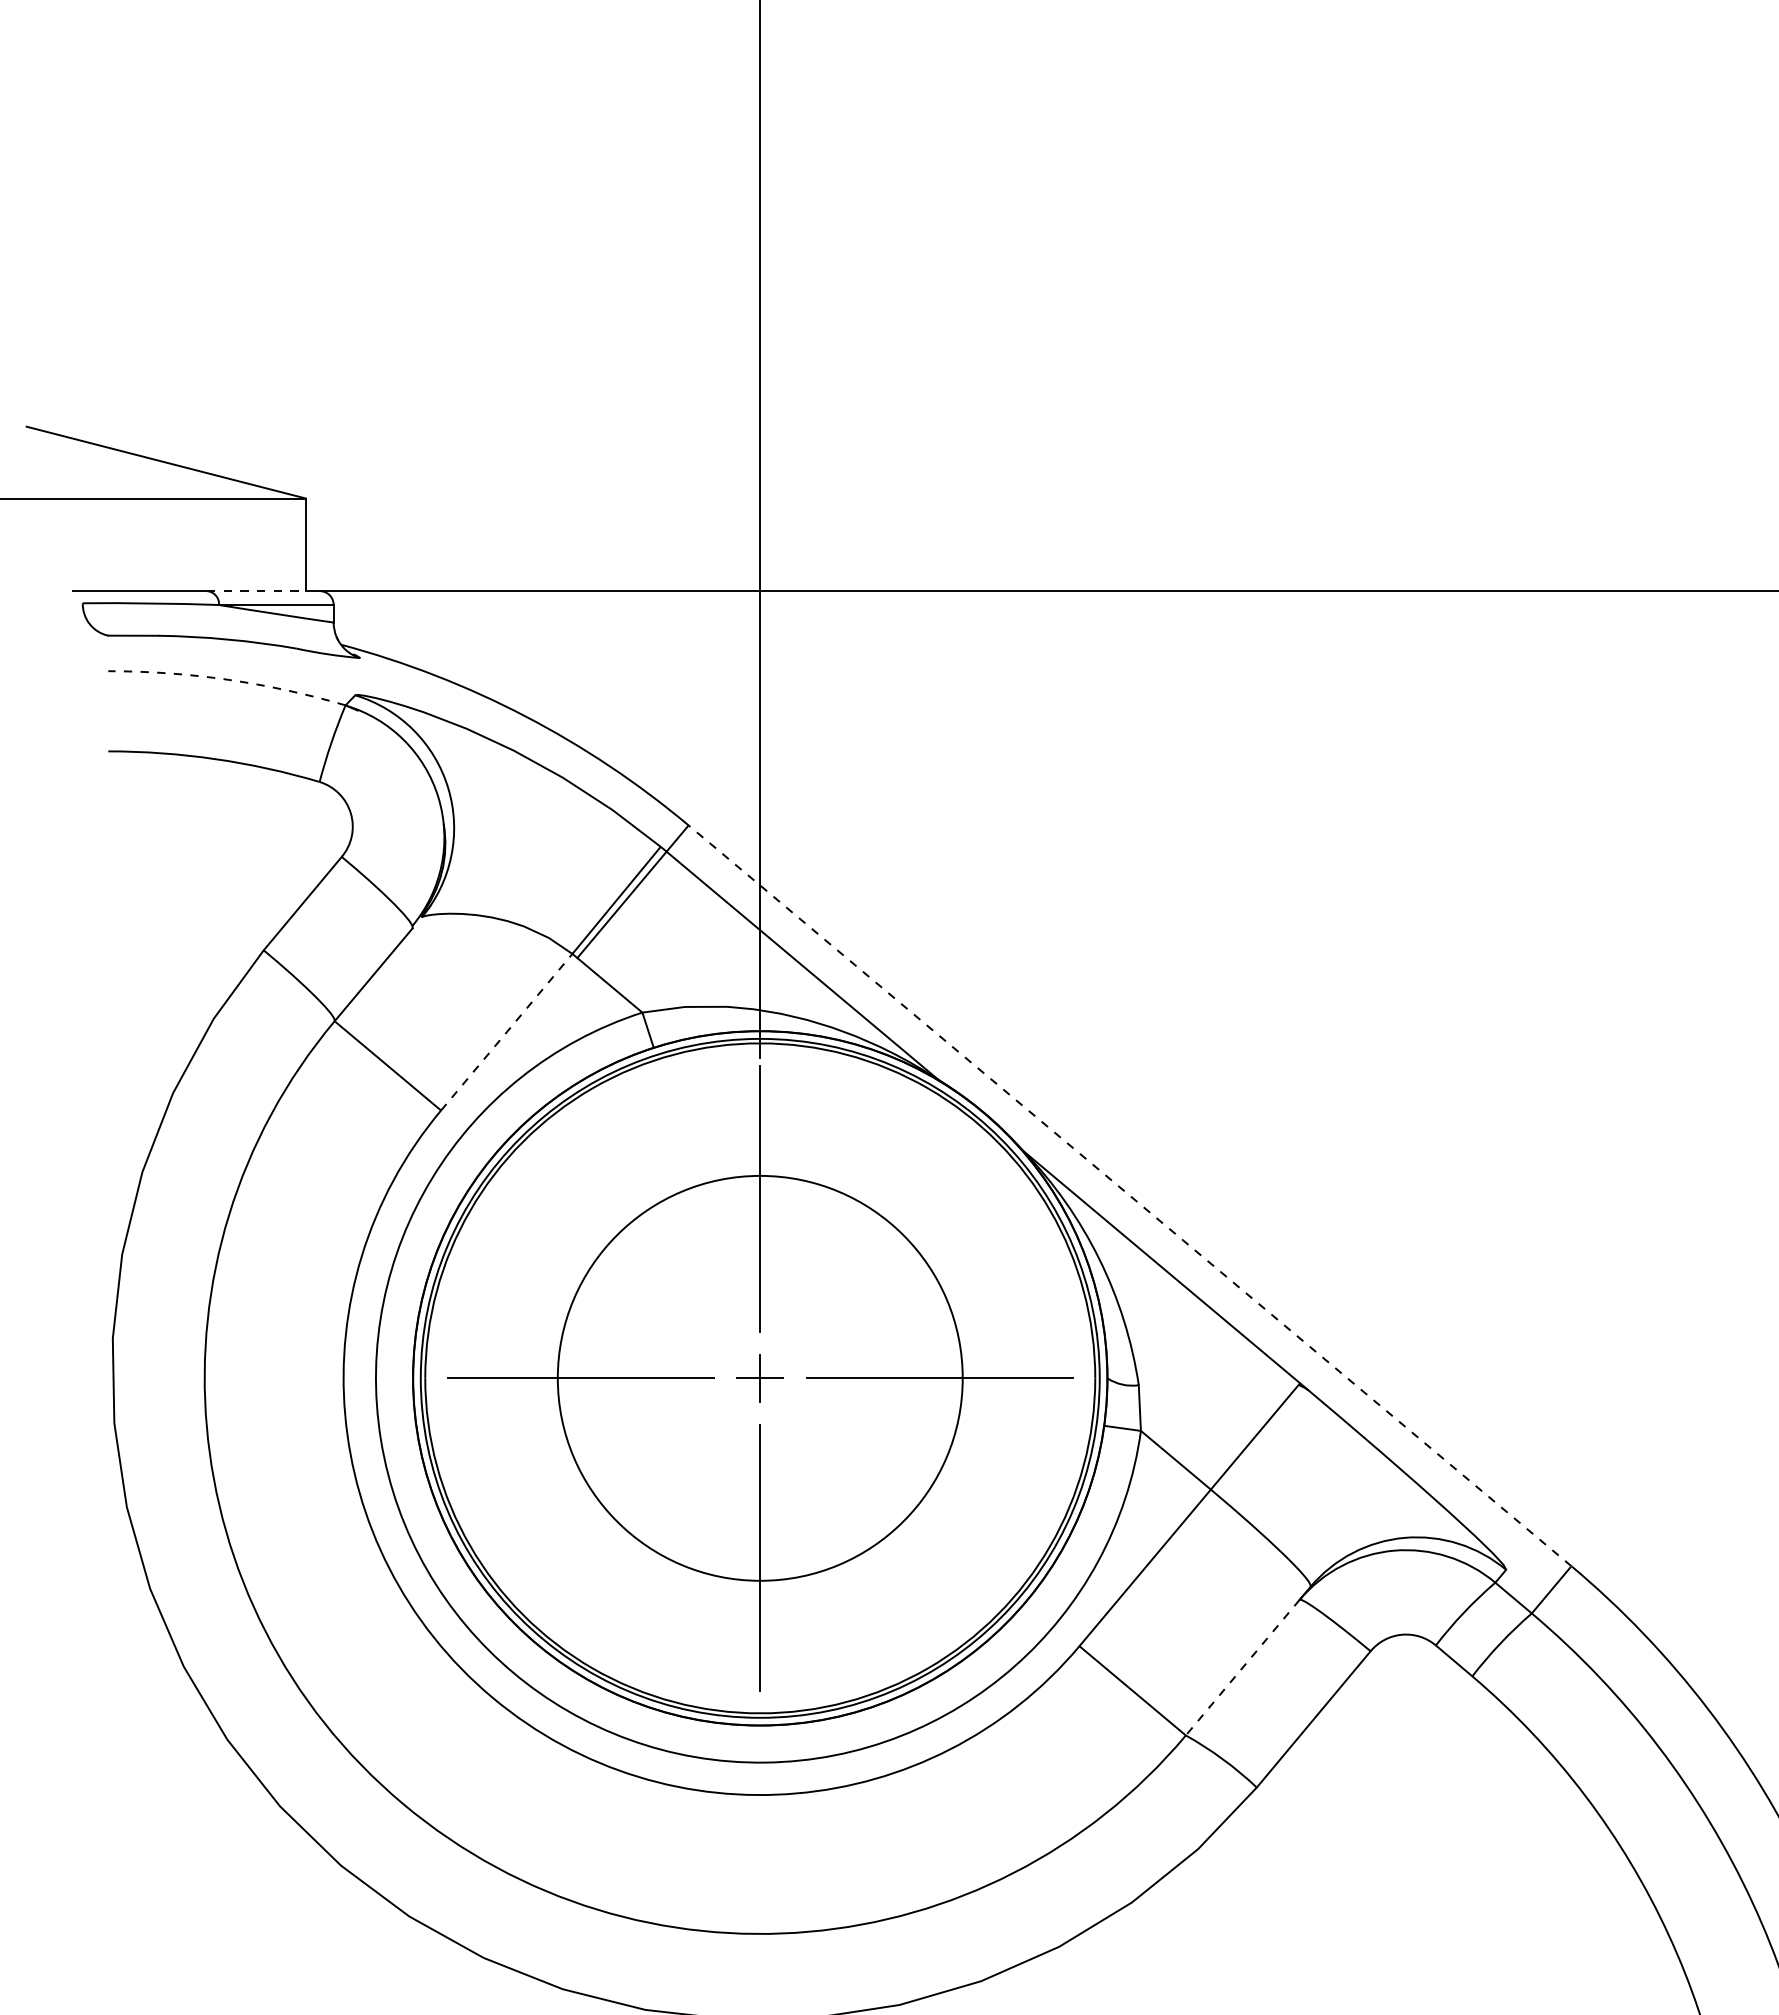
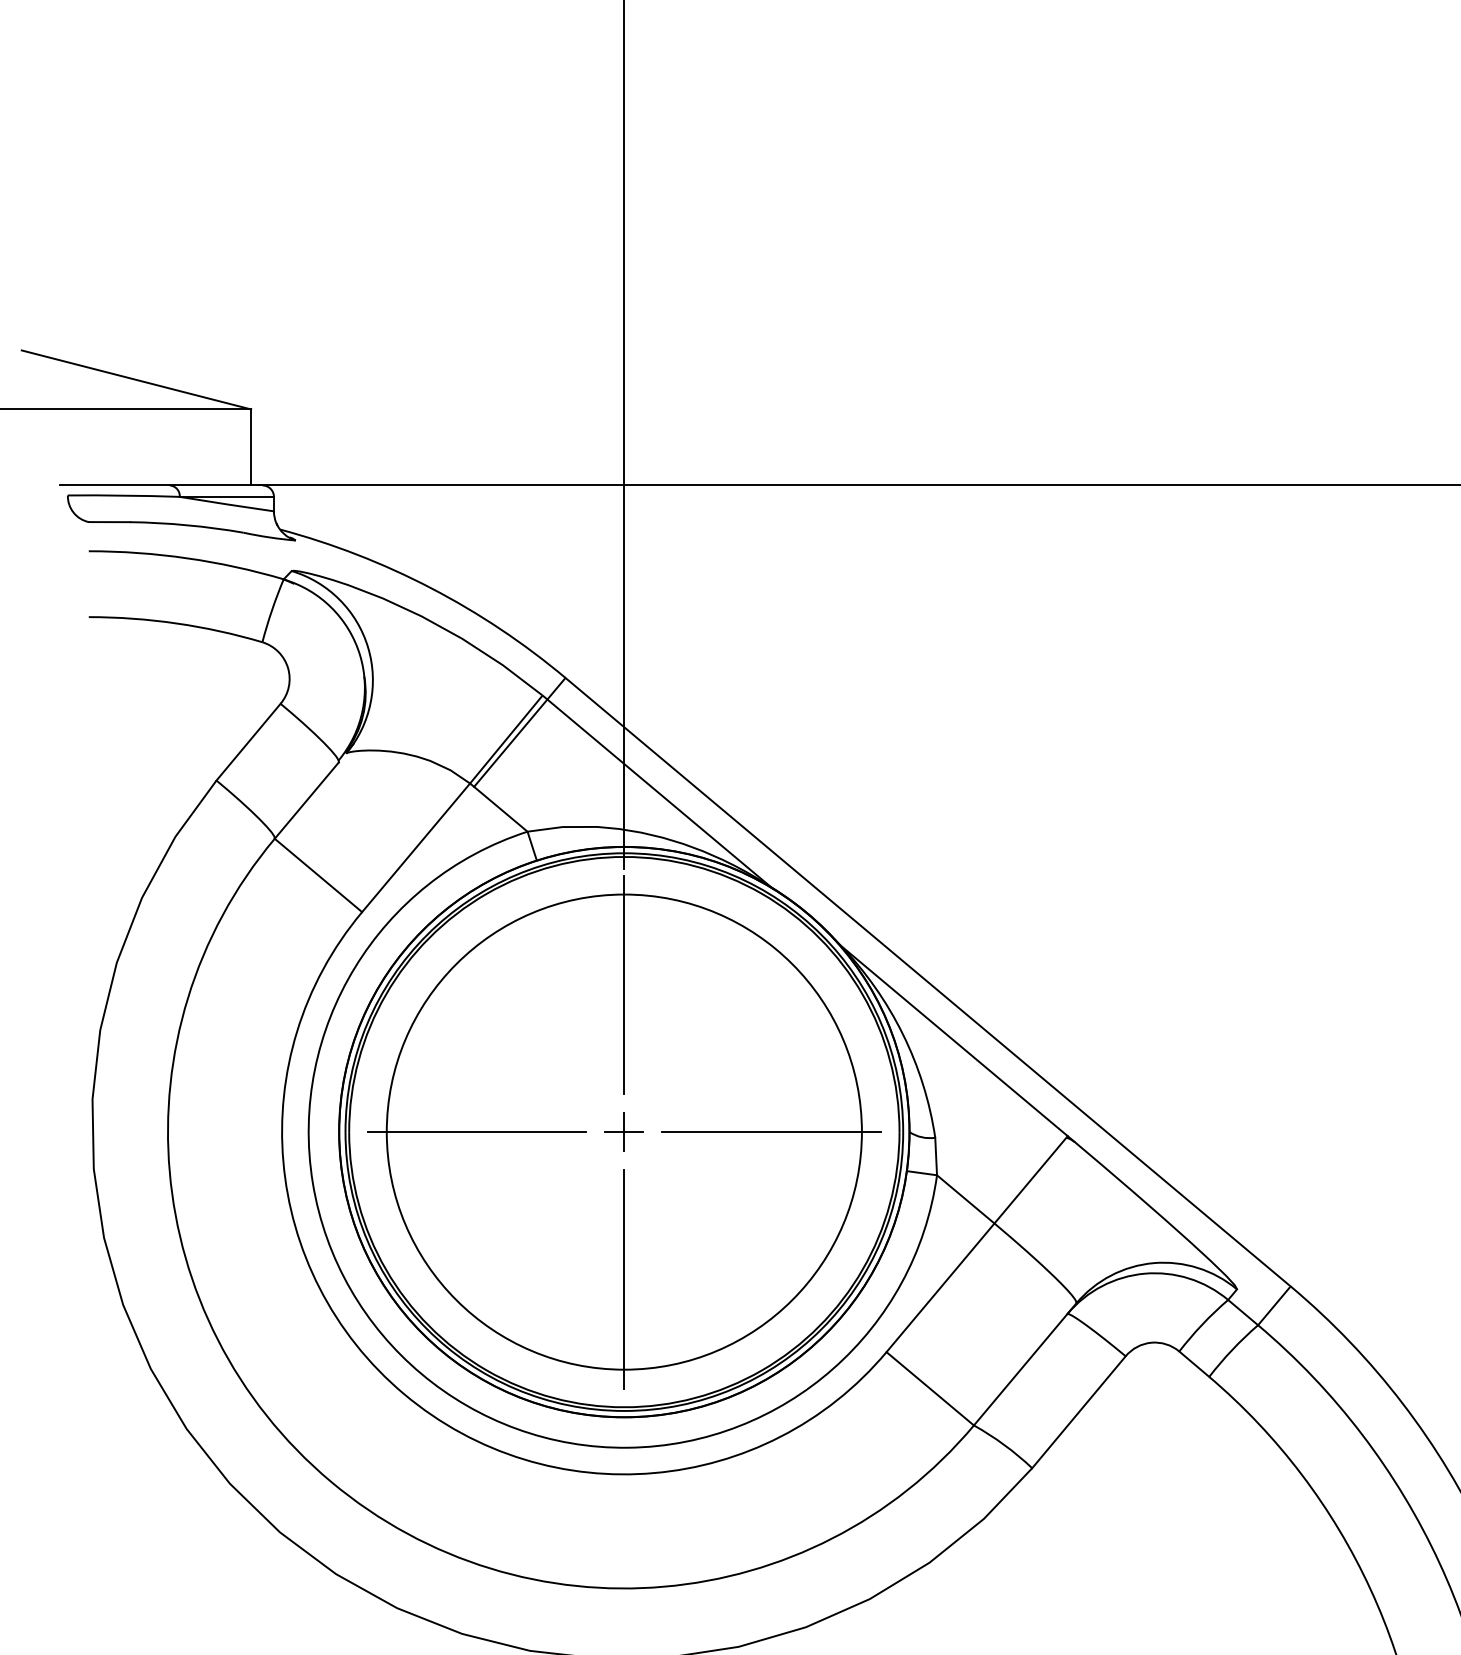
line: (263, 591) -> (216, 485), dashed -> solid
arc: (228, 679) -> (187, 558), dashed -> solid
line: (507, 1031) -> (416, 847), dashed -> solid
line: (1129, 1195) -> (927, 981), dashed -> solid
circle: (760, 1378) -> (624, 1132), size x1.43
line: (1242, 1667) -> (1020, 1369), dashed -> solid

